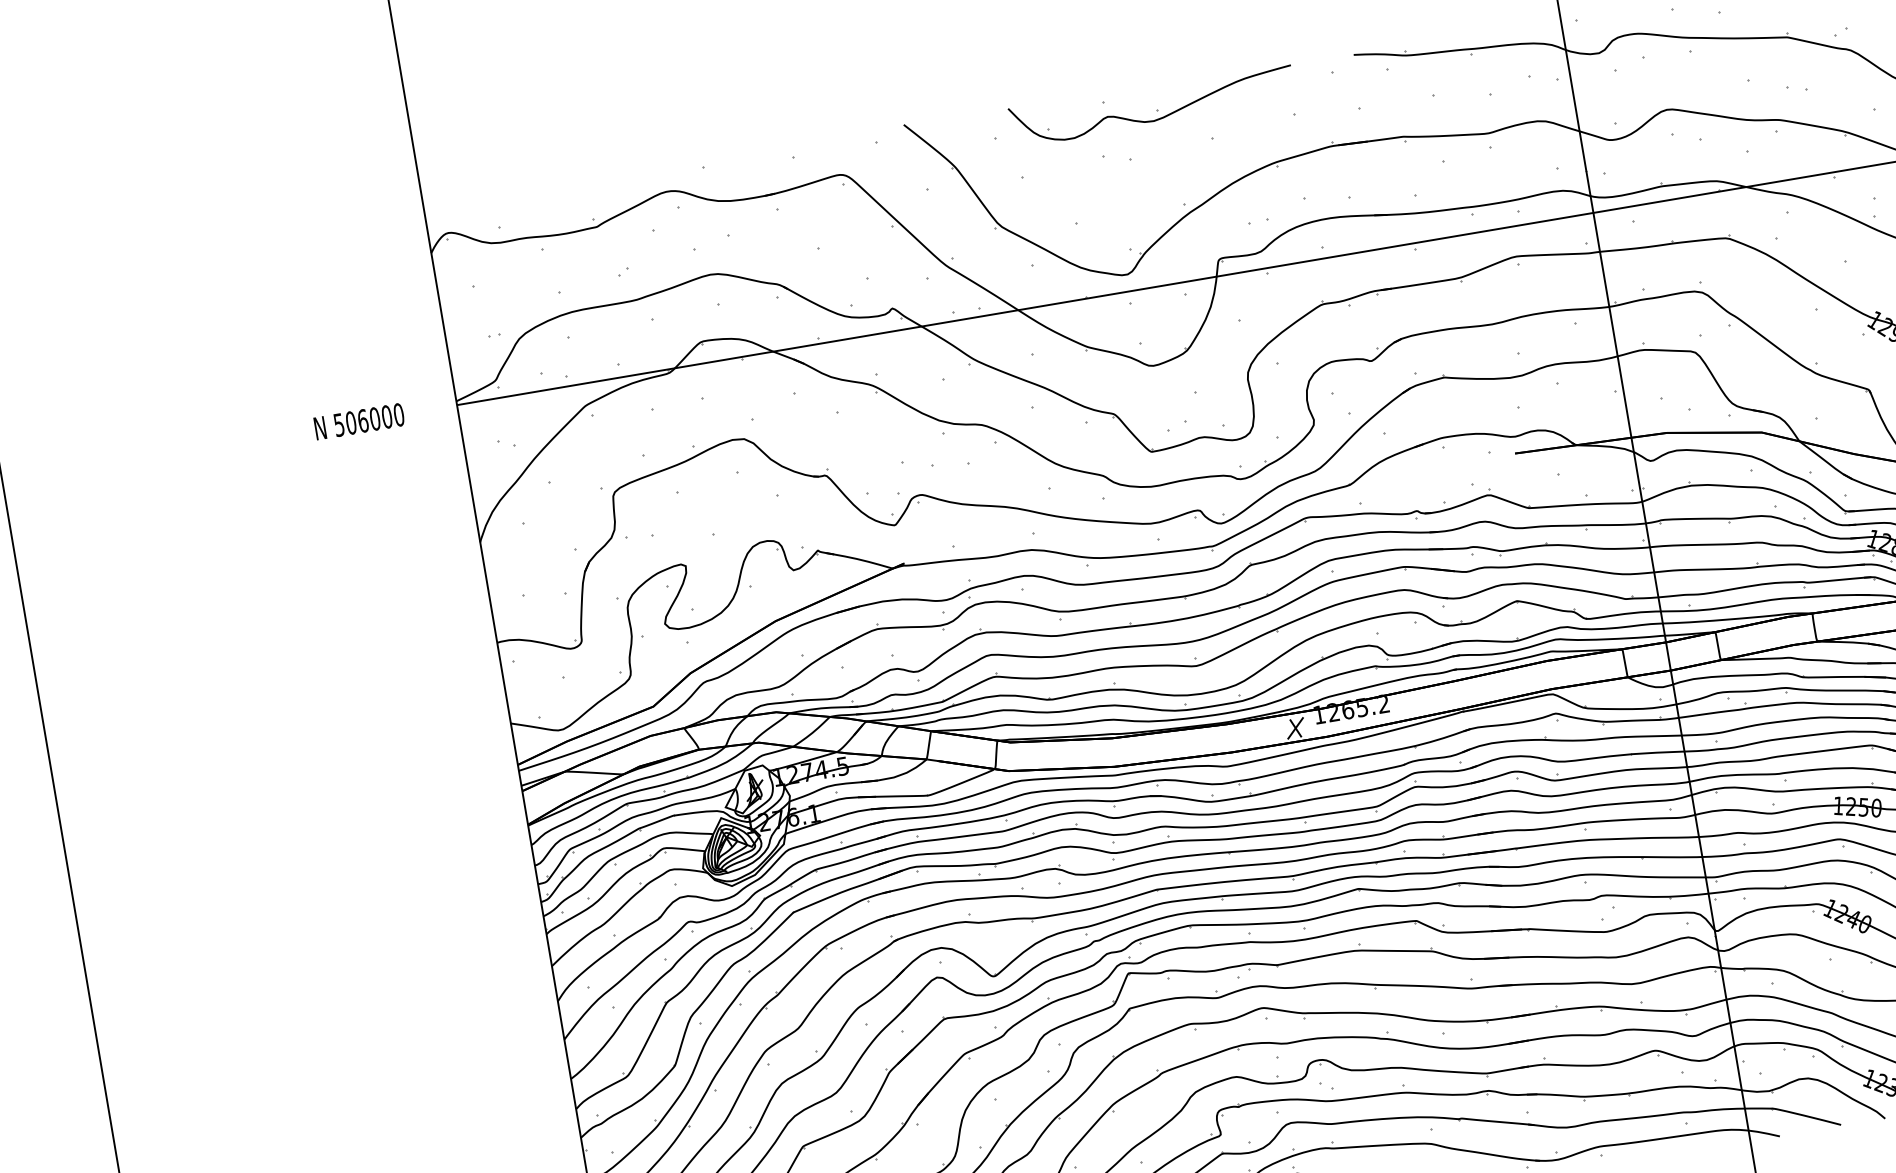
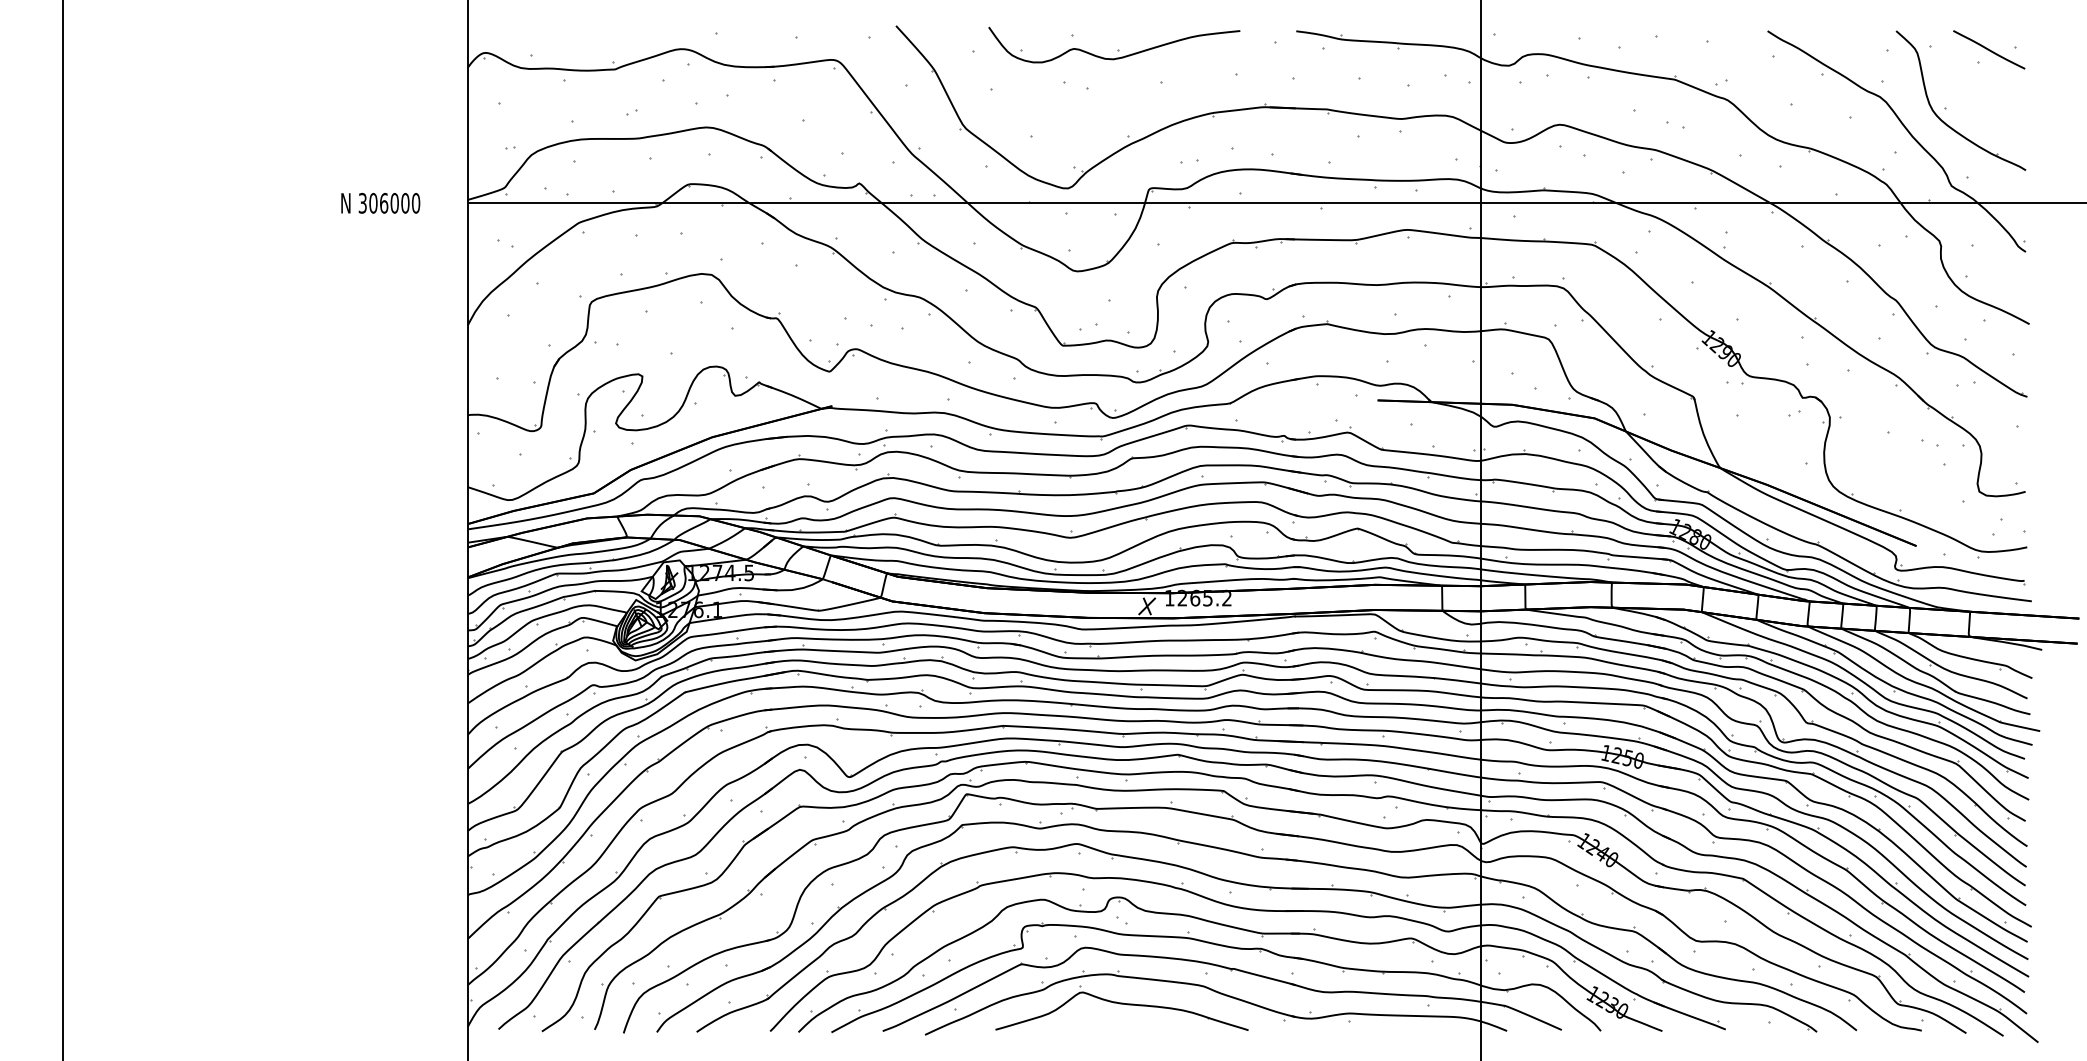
text: (338, 424) -> (362, 202), 506000 -> 306000

